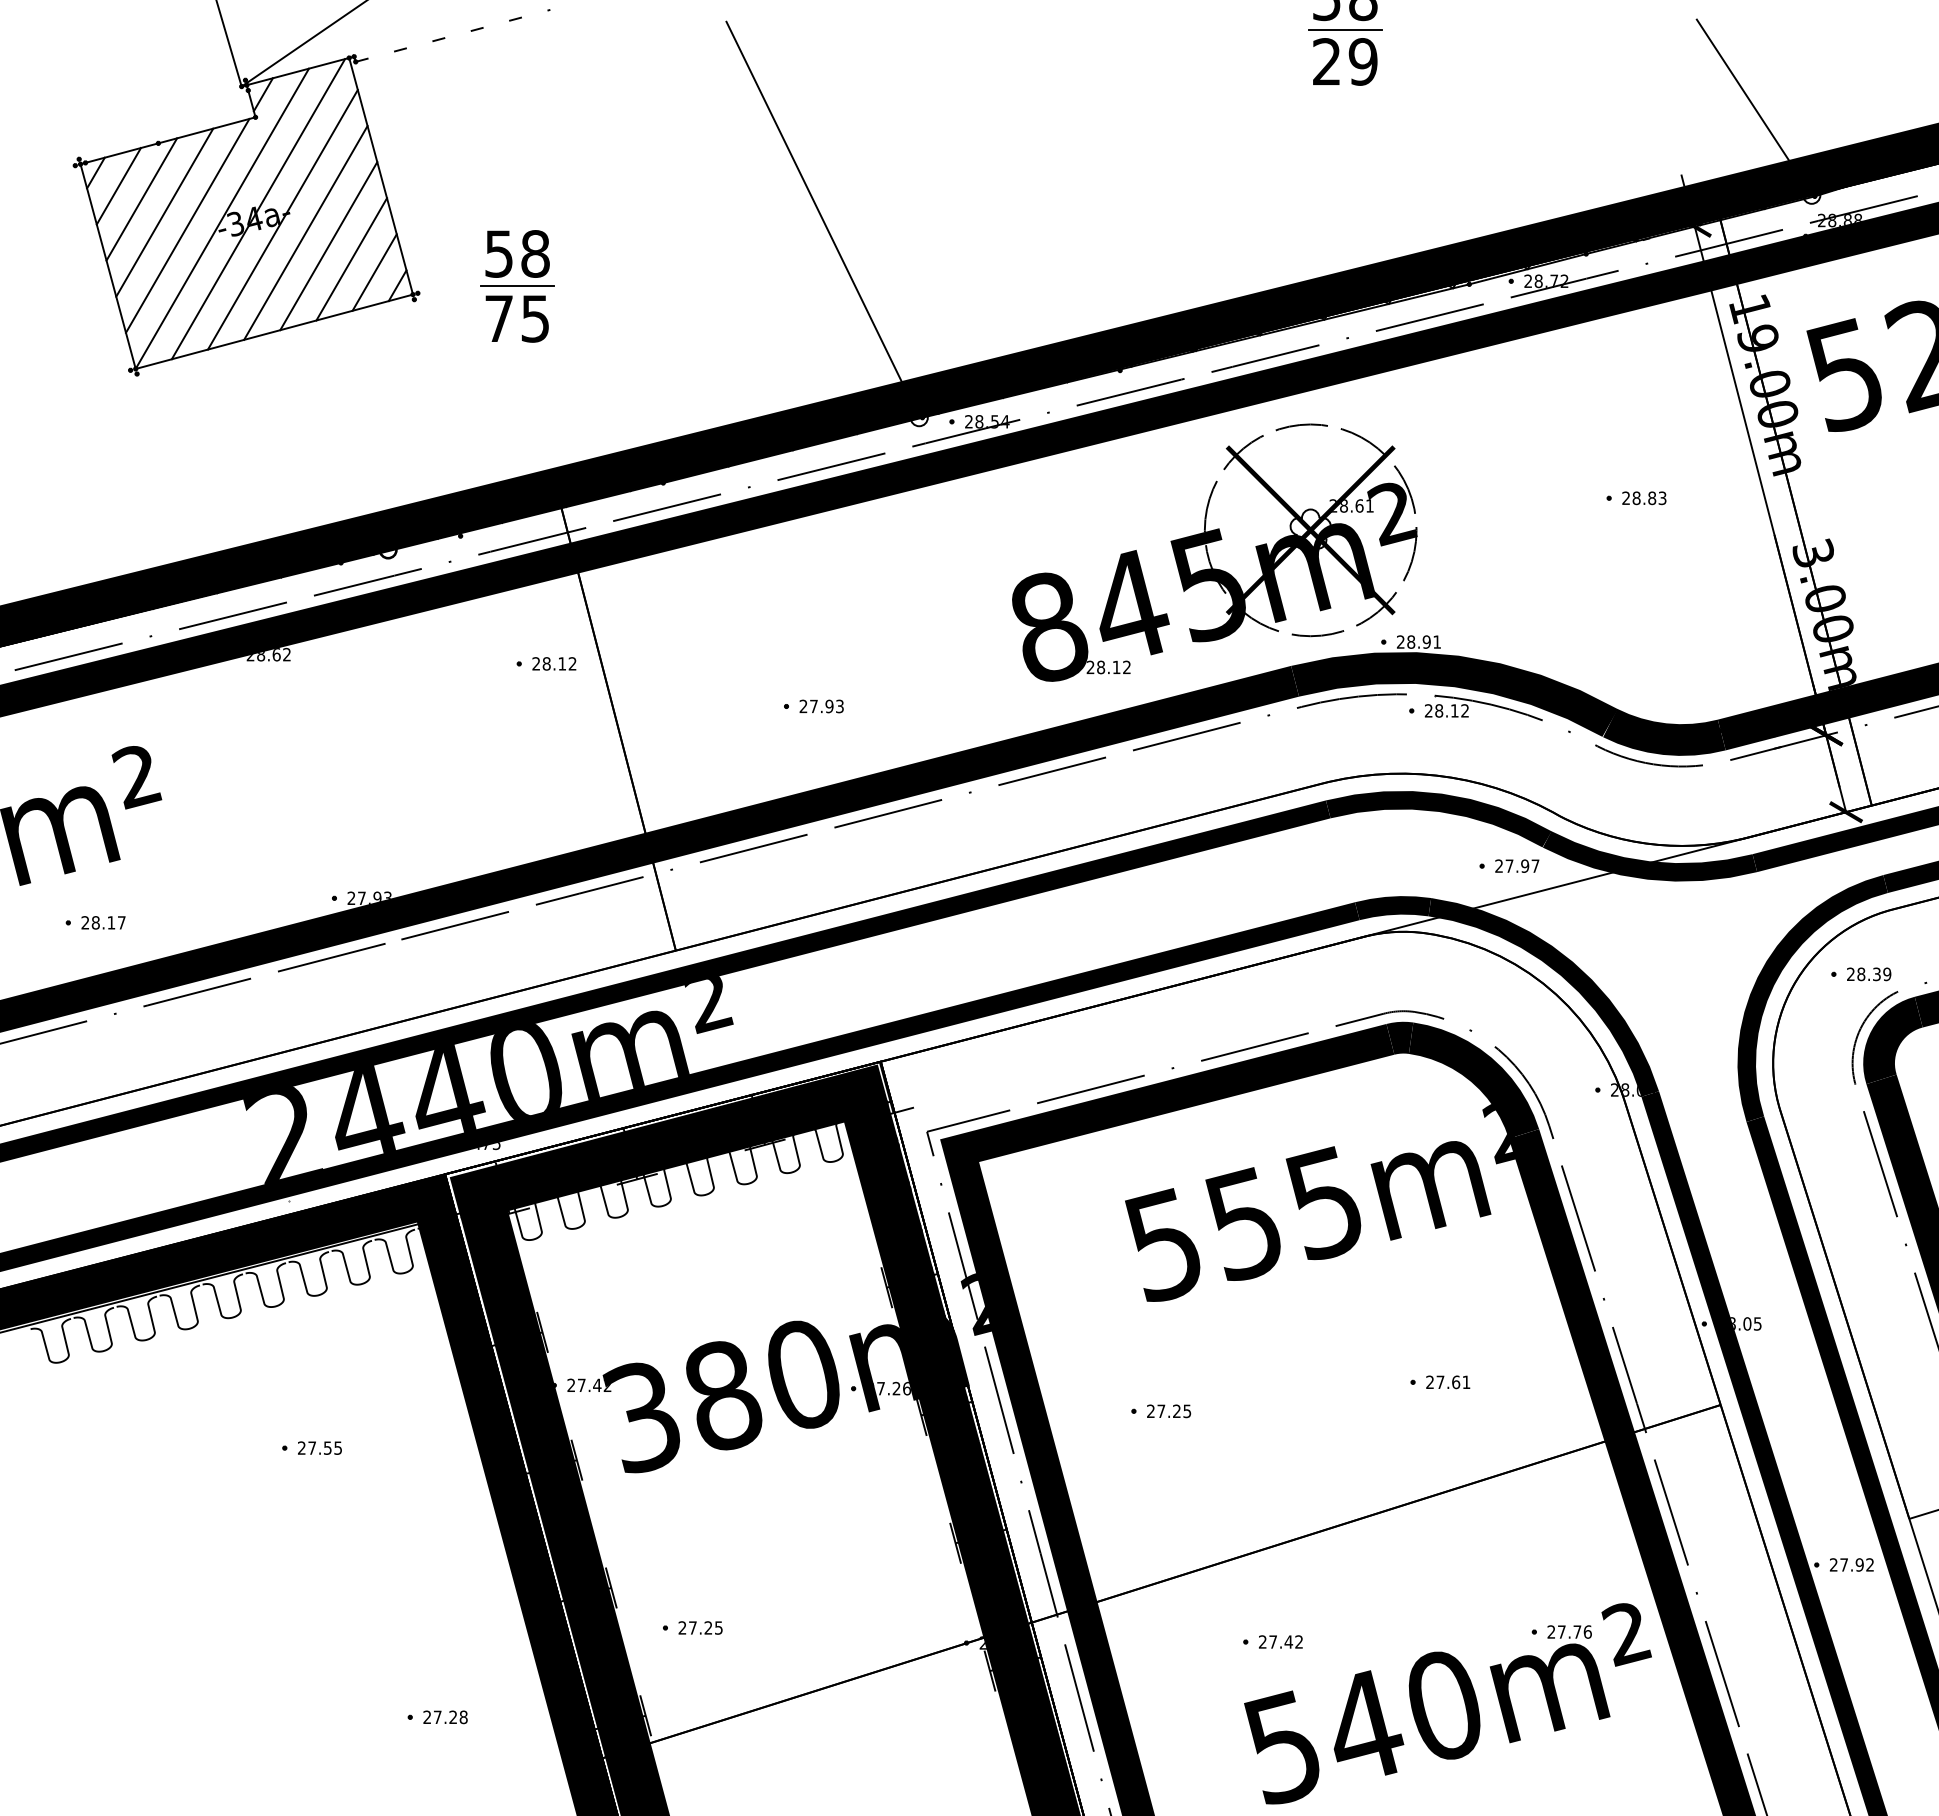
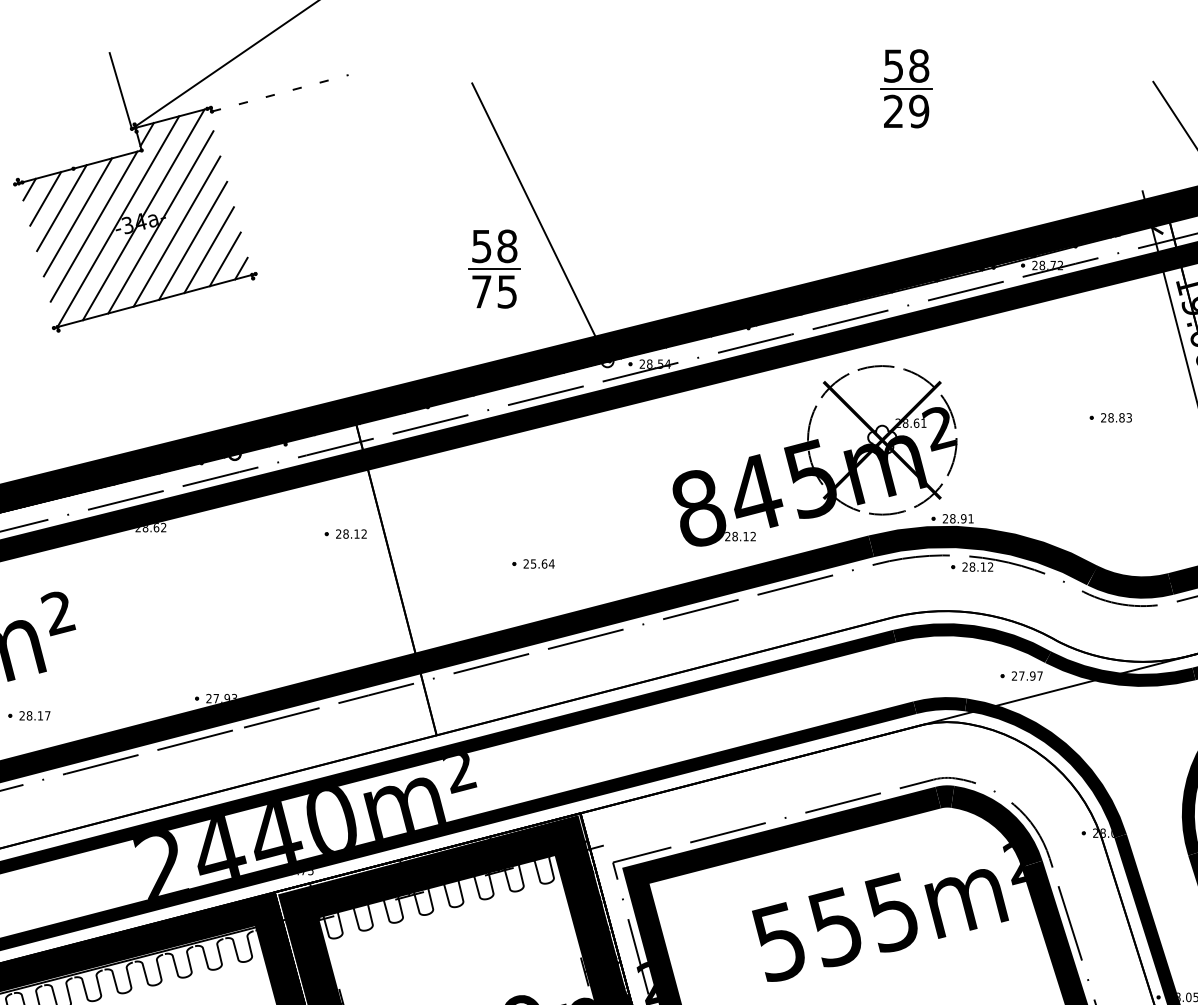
line: (381, 175) -> (230, 191), removed
line: (107, 266) -> (37, 255), removed
part: (517, 286) -> (494, 269), moved
text: (827, 706) -> (543, 564), 27.93 -> 25.64

